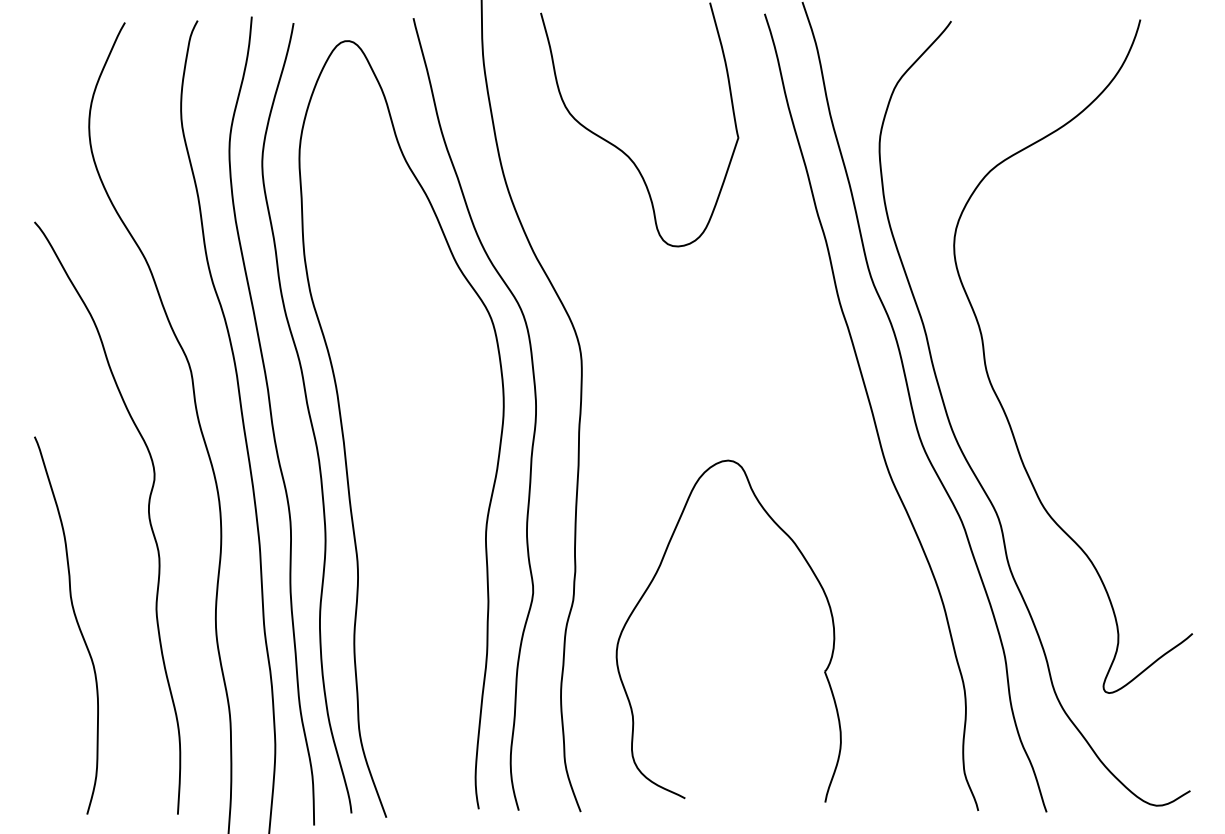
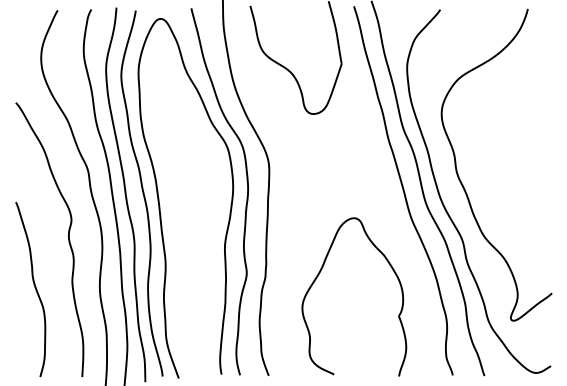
part: (655, 580) -> (320, 273), moved

